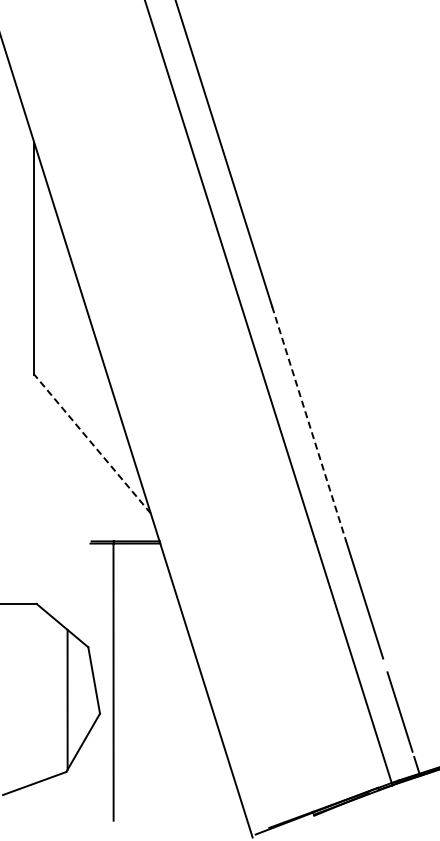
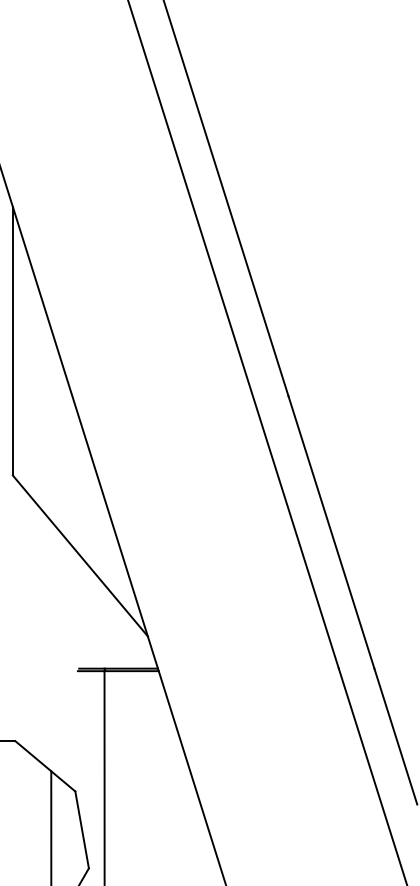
line: (309, 424) -> (331, 533), dashed -> solid
line: (92, 444) -> (80, 556), dashed -> solid

